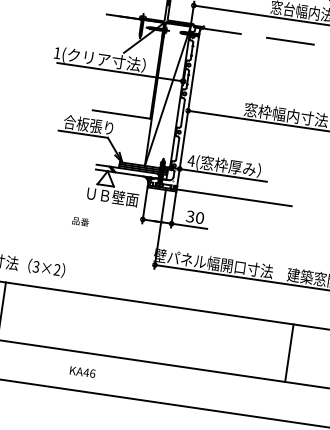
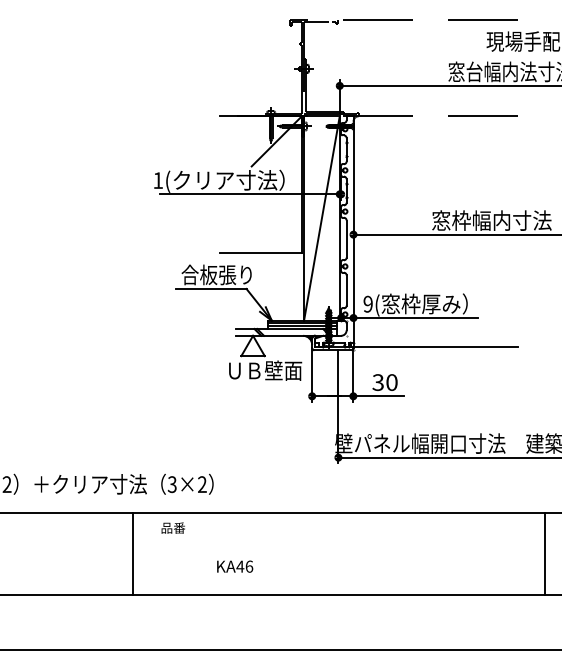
text: (191, 160) -> (368, 303), 4( -> 9(
text: (80, 221) -> (172, 527), moved
text: (83, 372) -> (235, 566), moved

